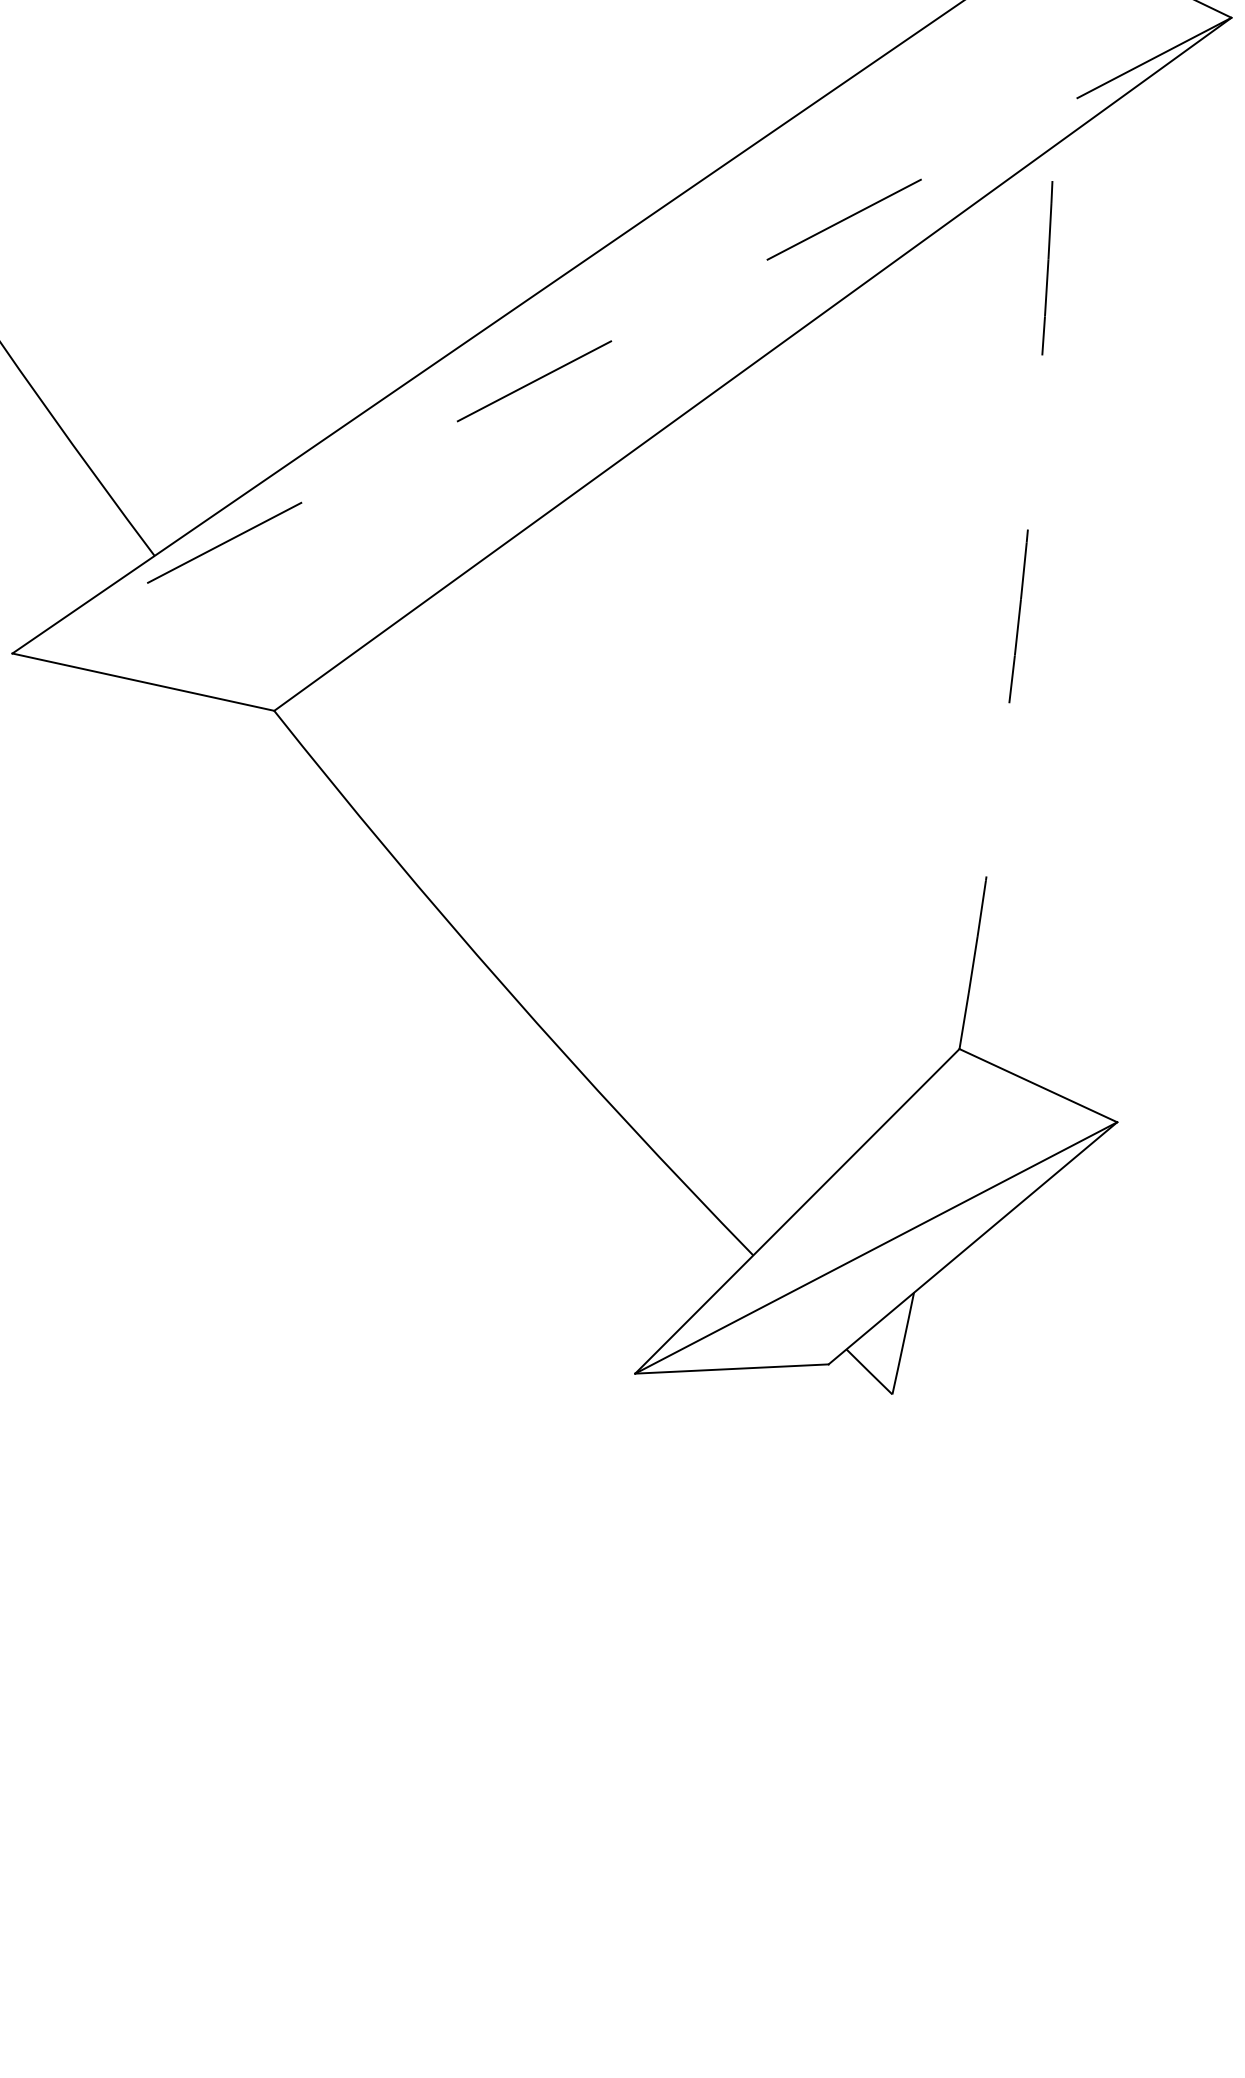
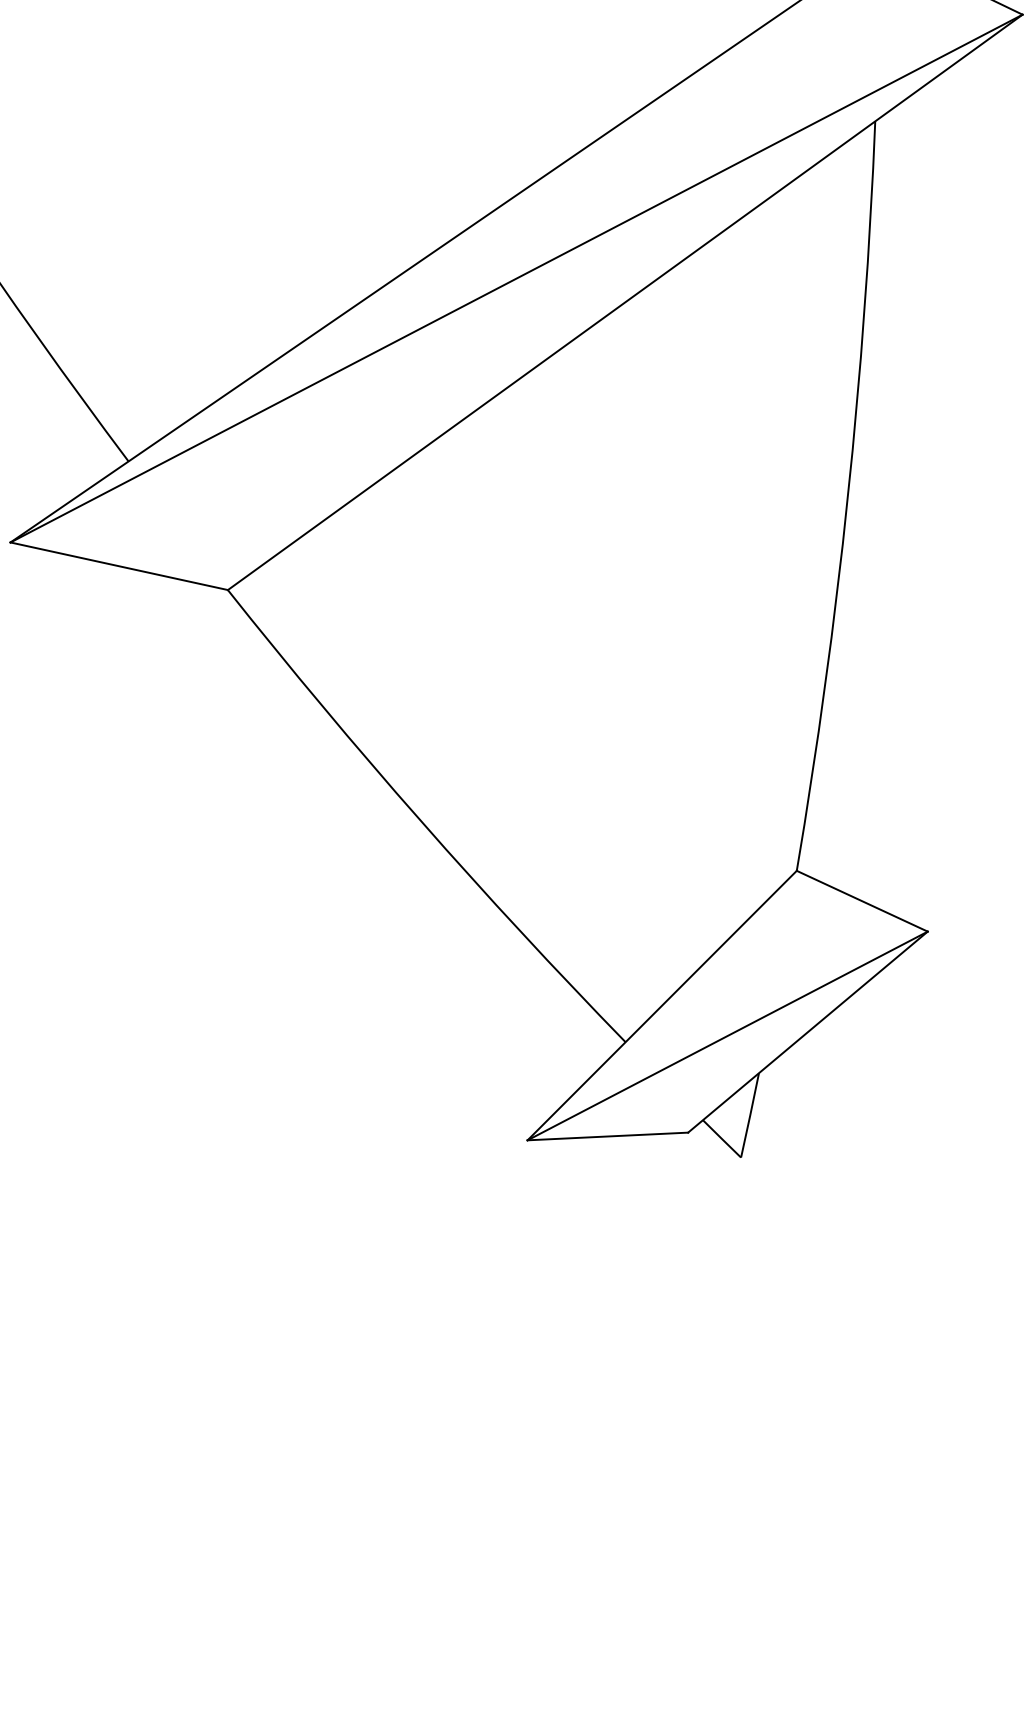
line: (621, 335) -> (516, 278), dashed -> solid
arc: (1021, 599) -> (848, 497), dashed -> solid

